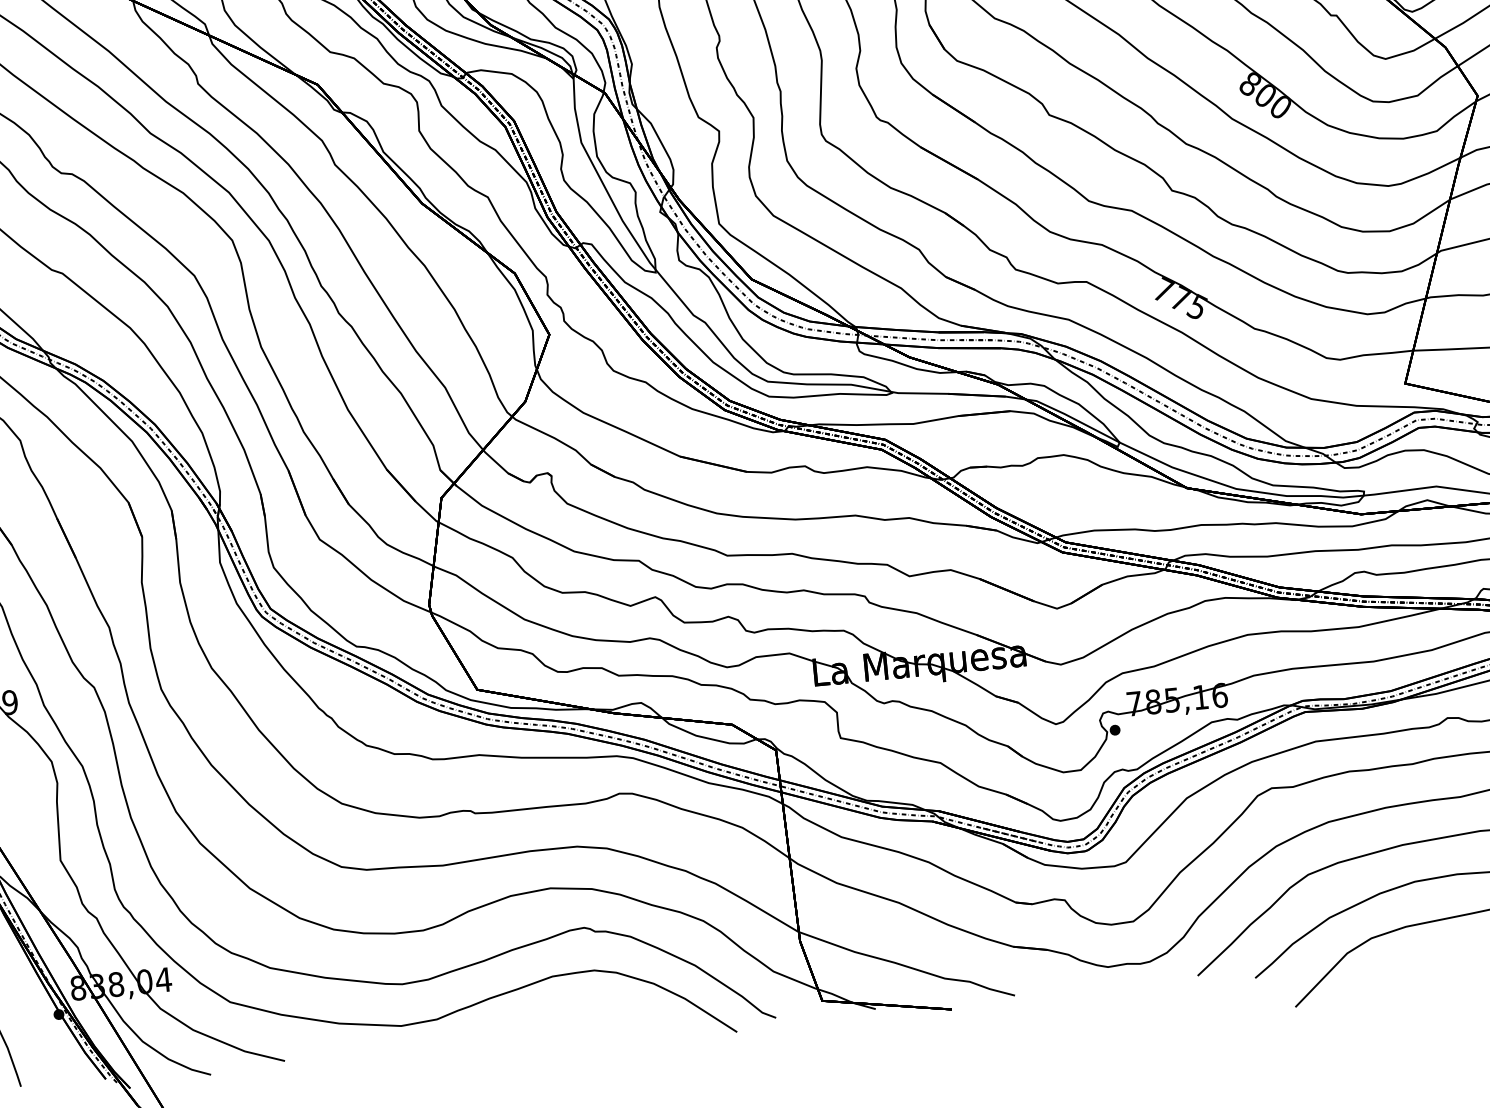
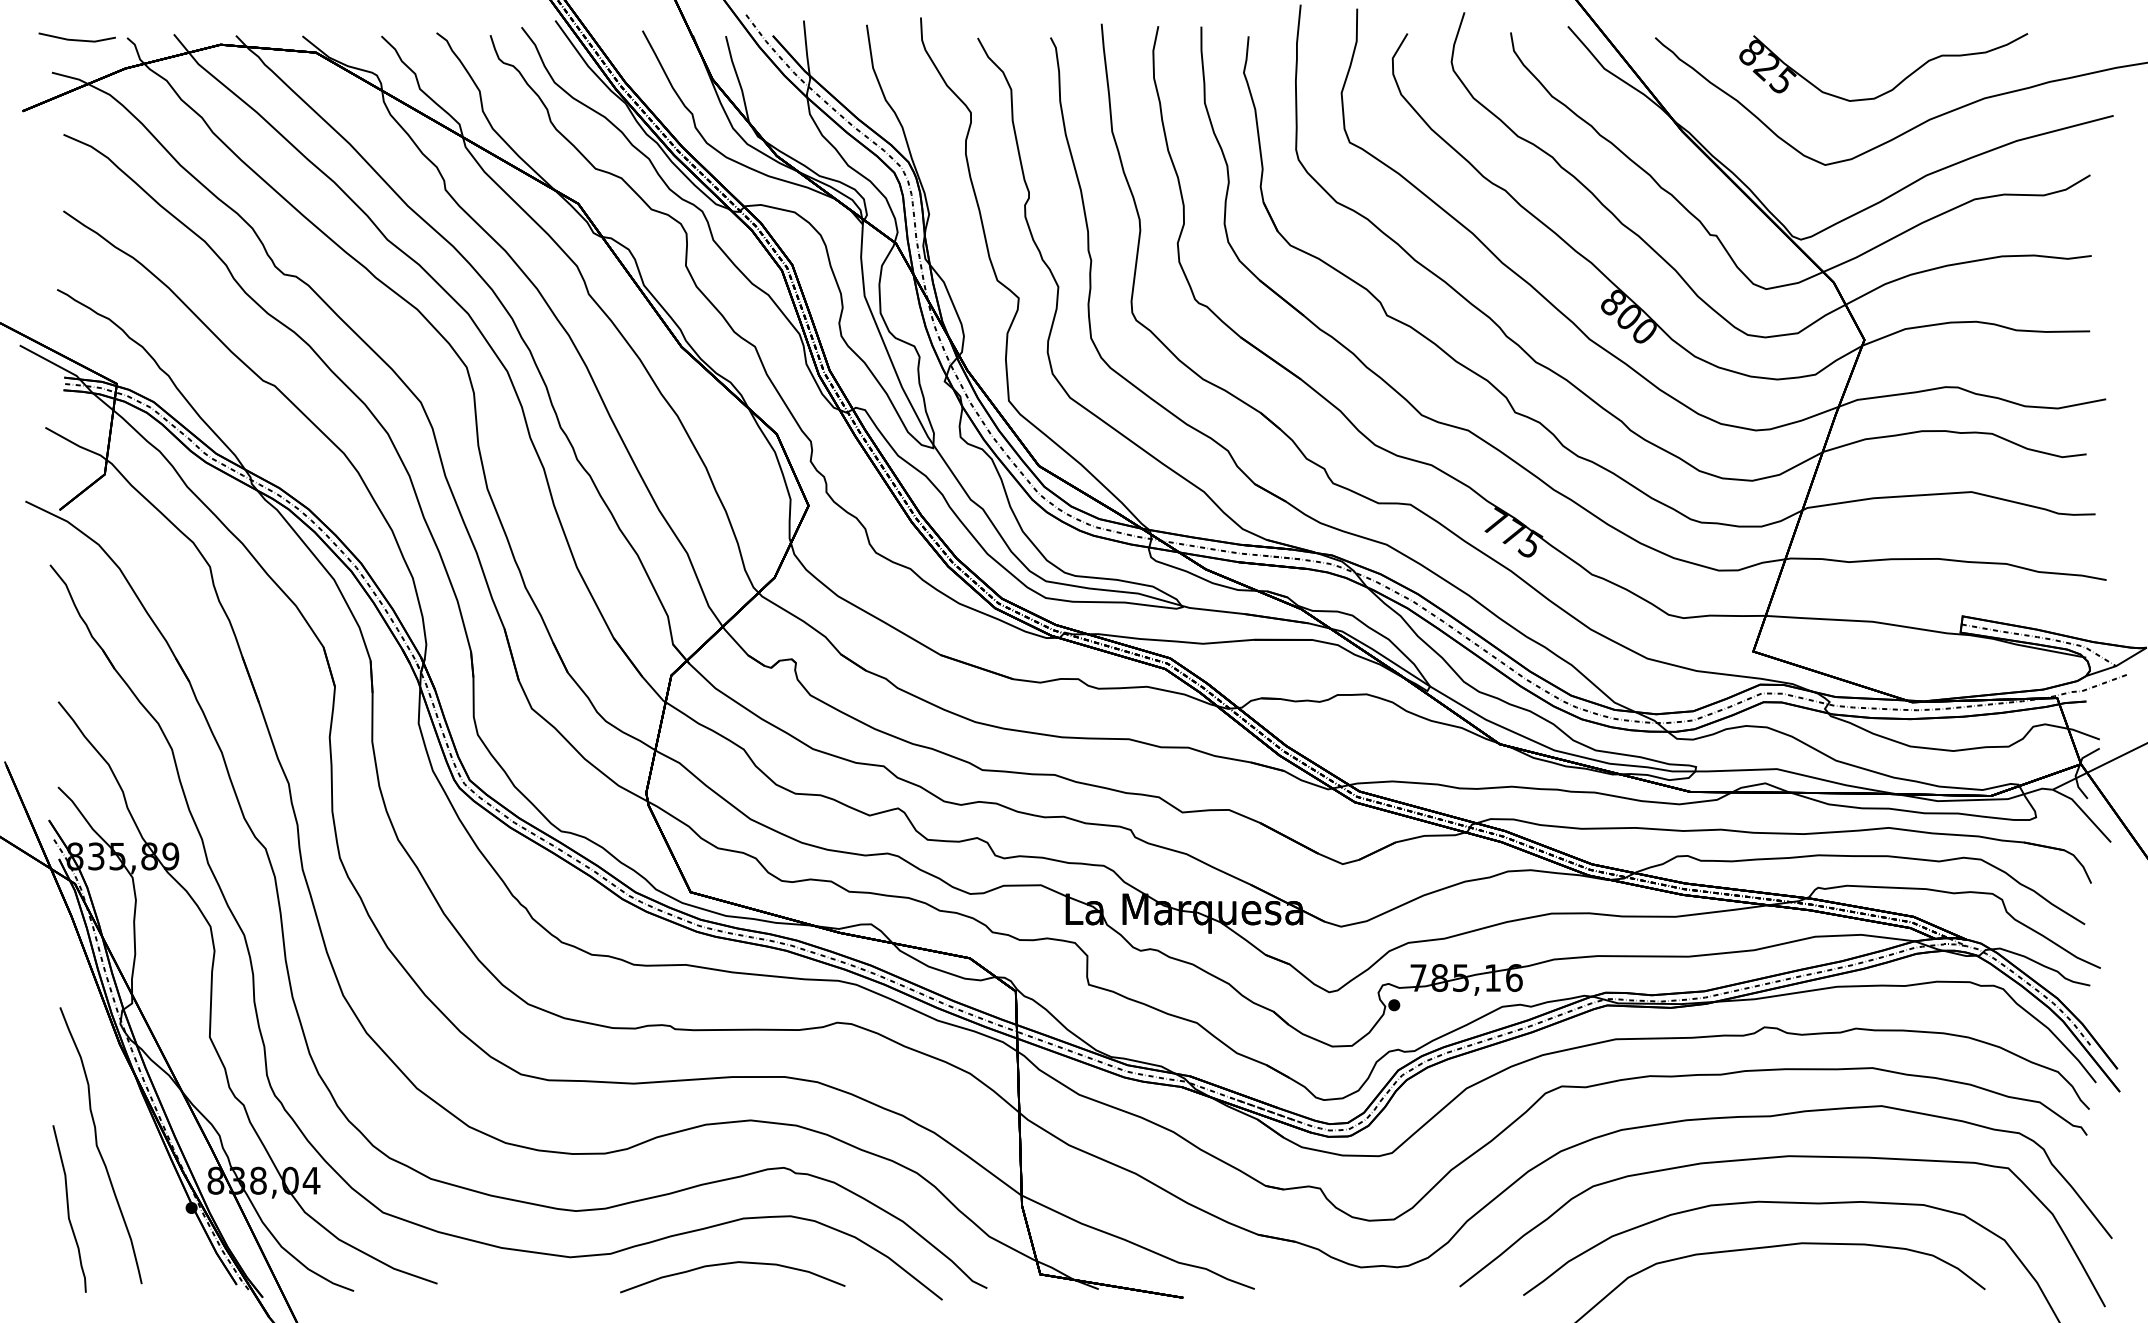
curve: (543, 1018) -> (729, 1264), added

